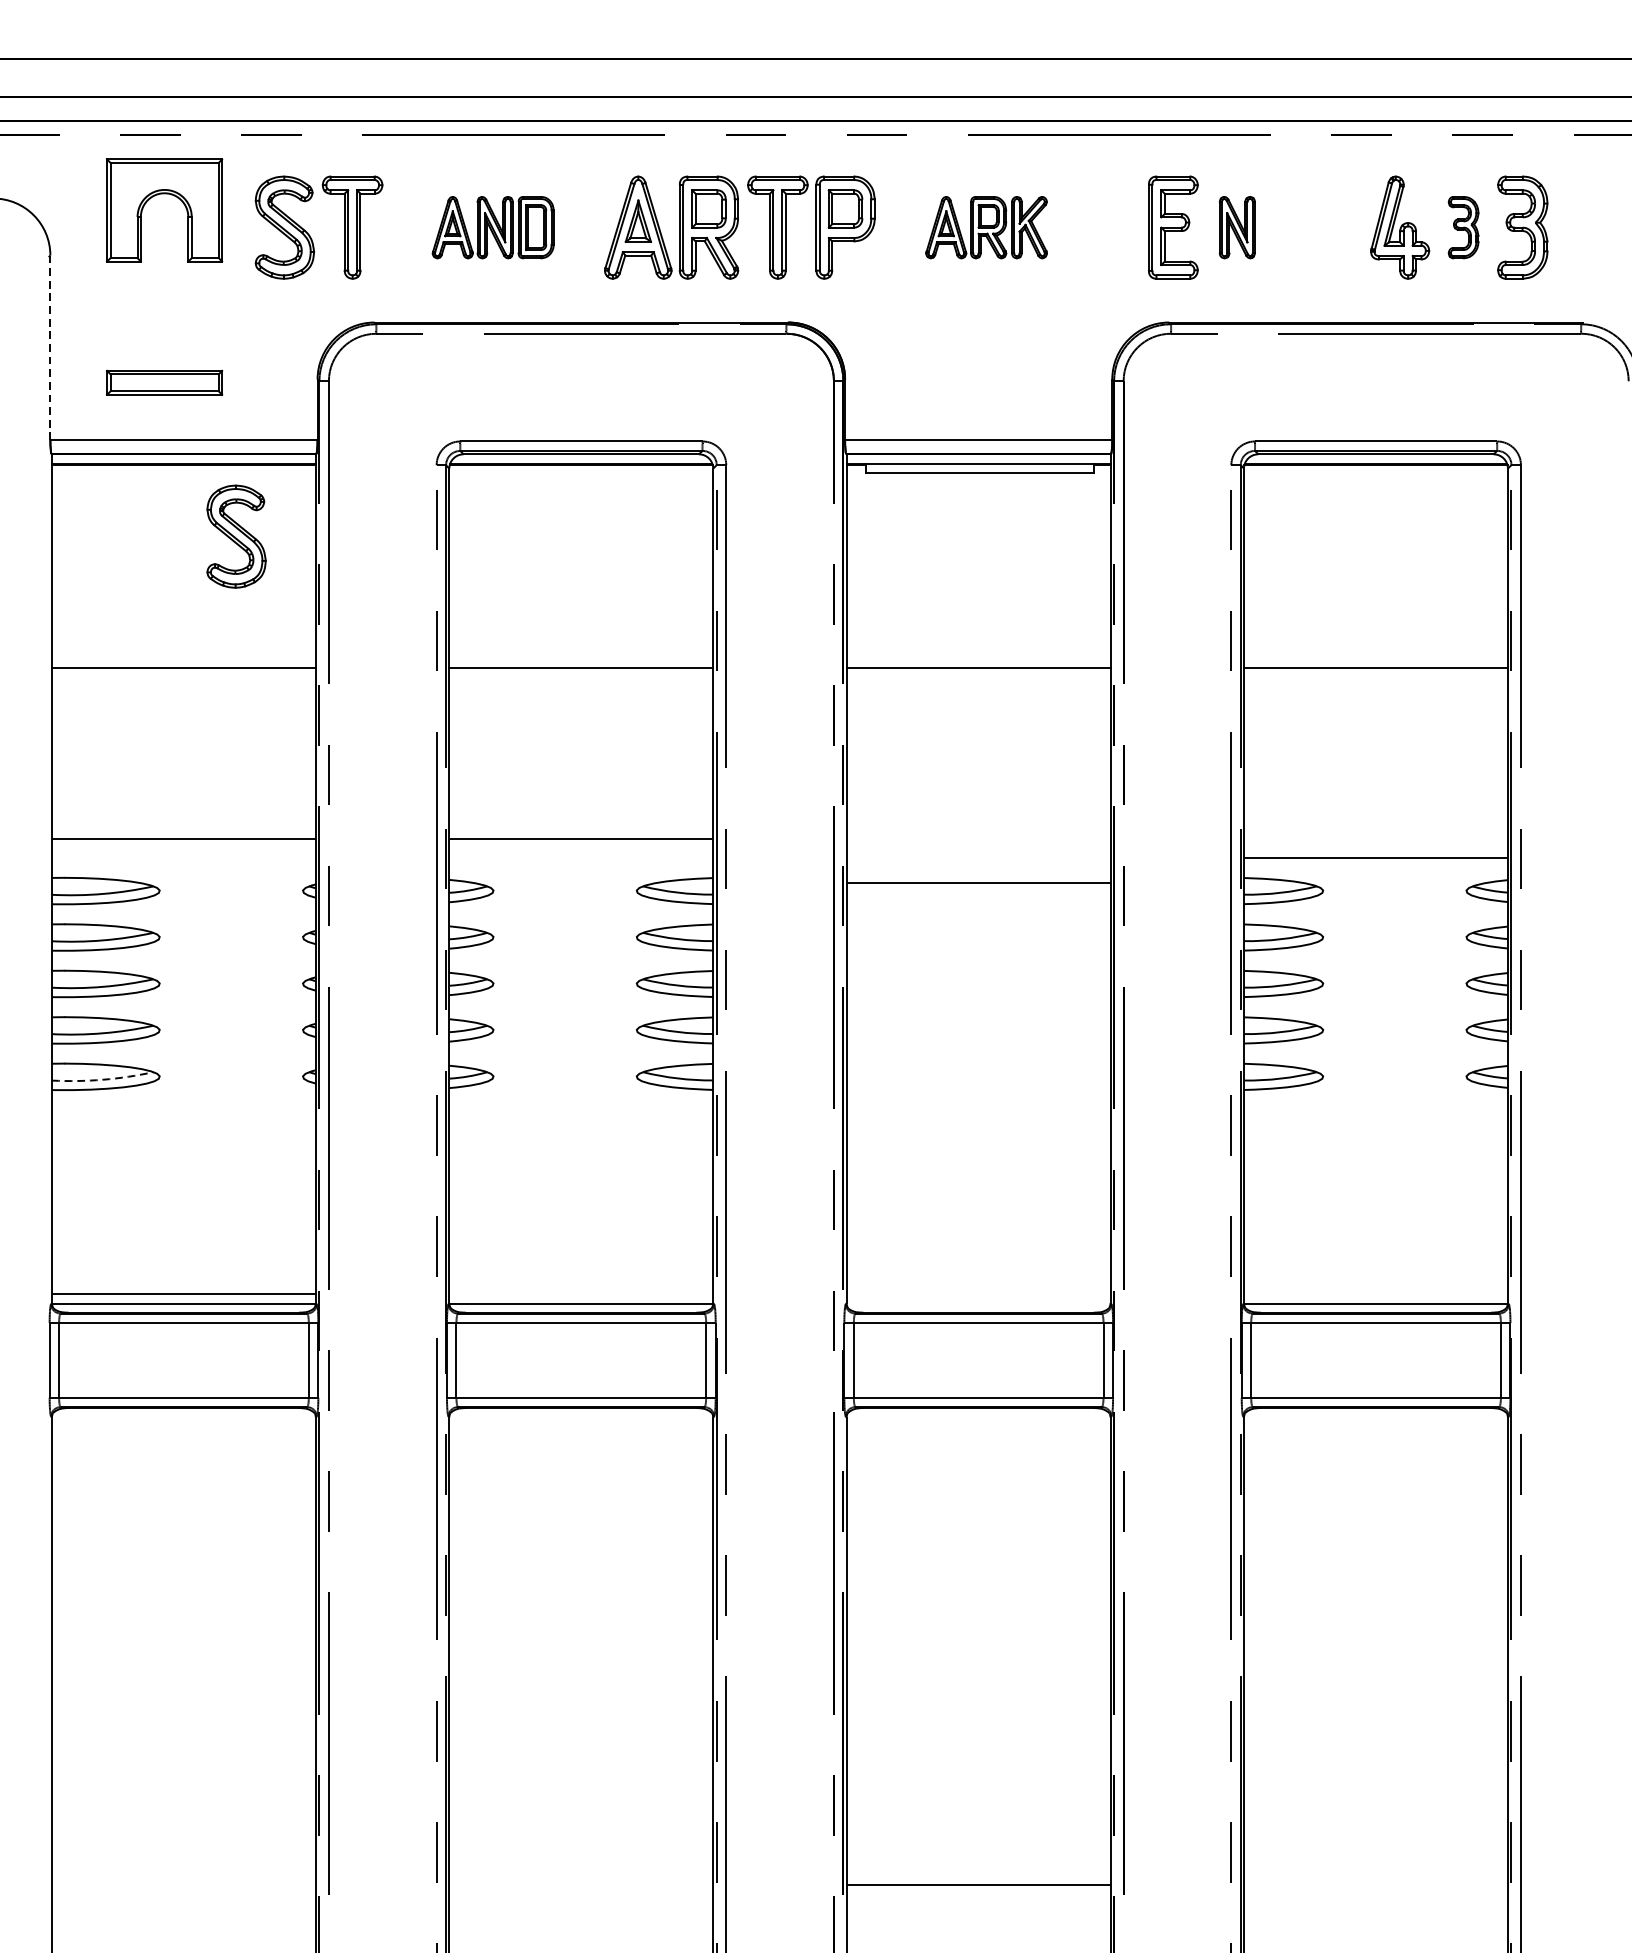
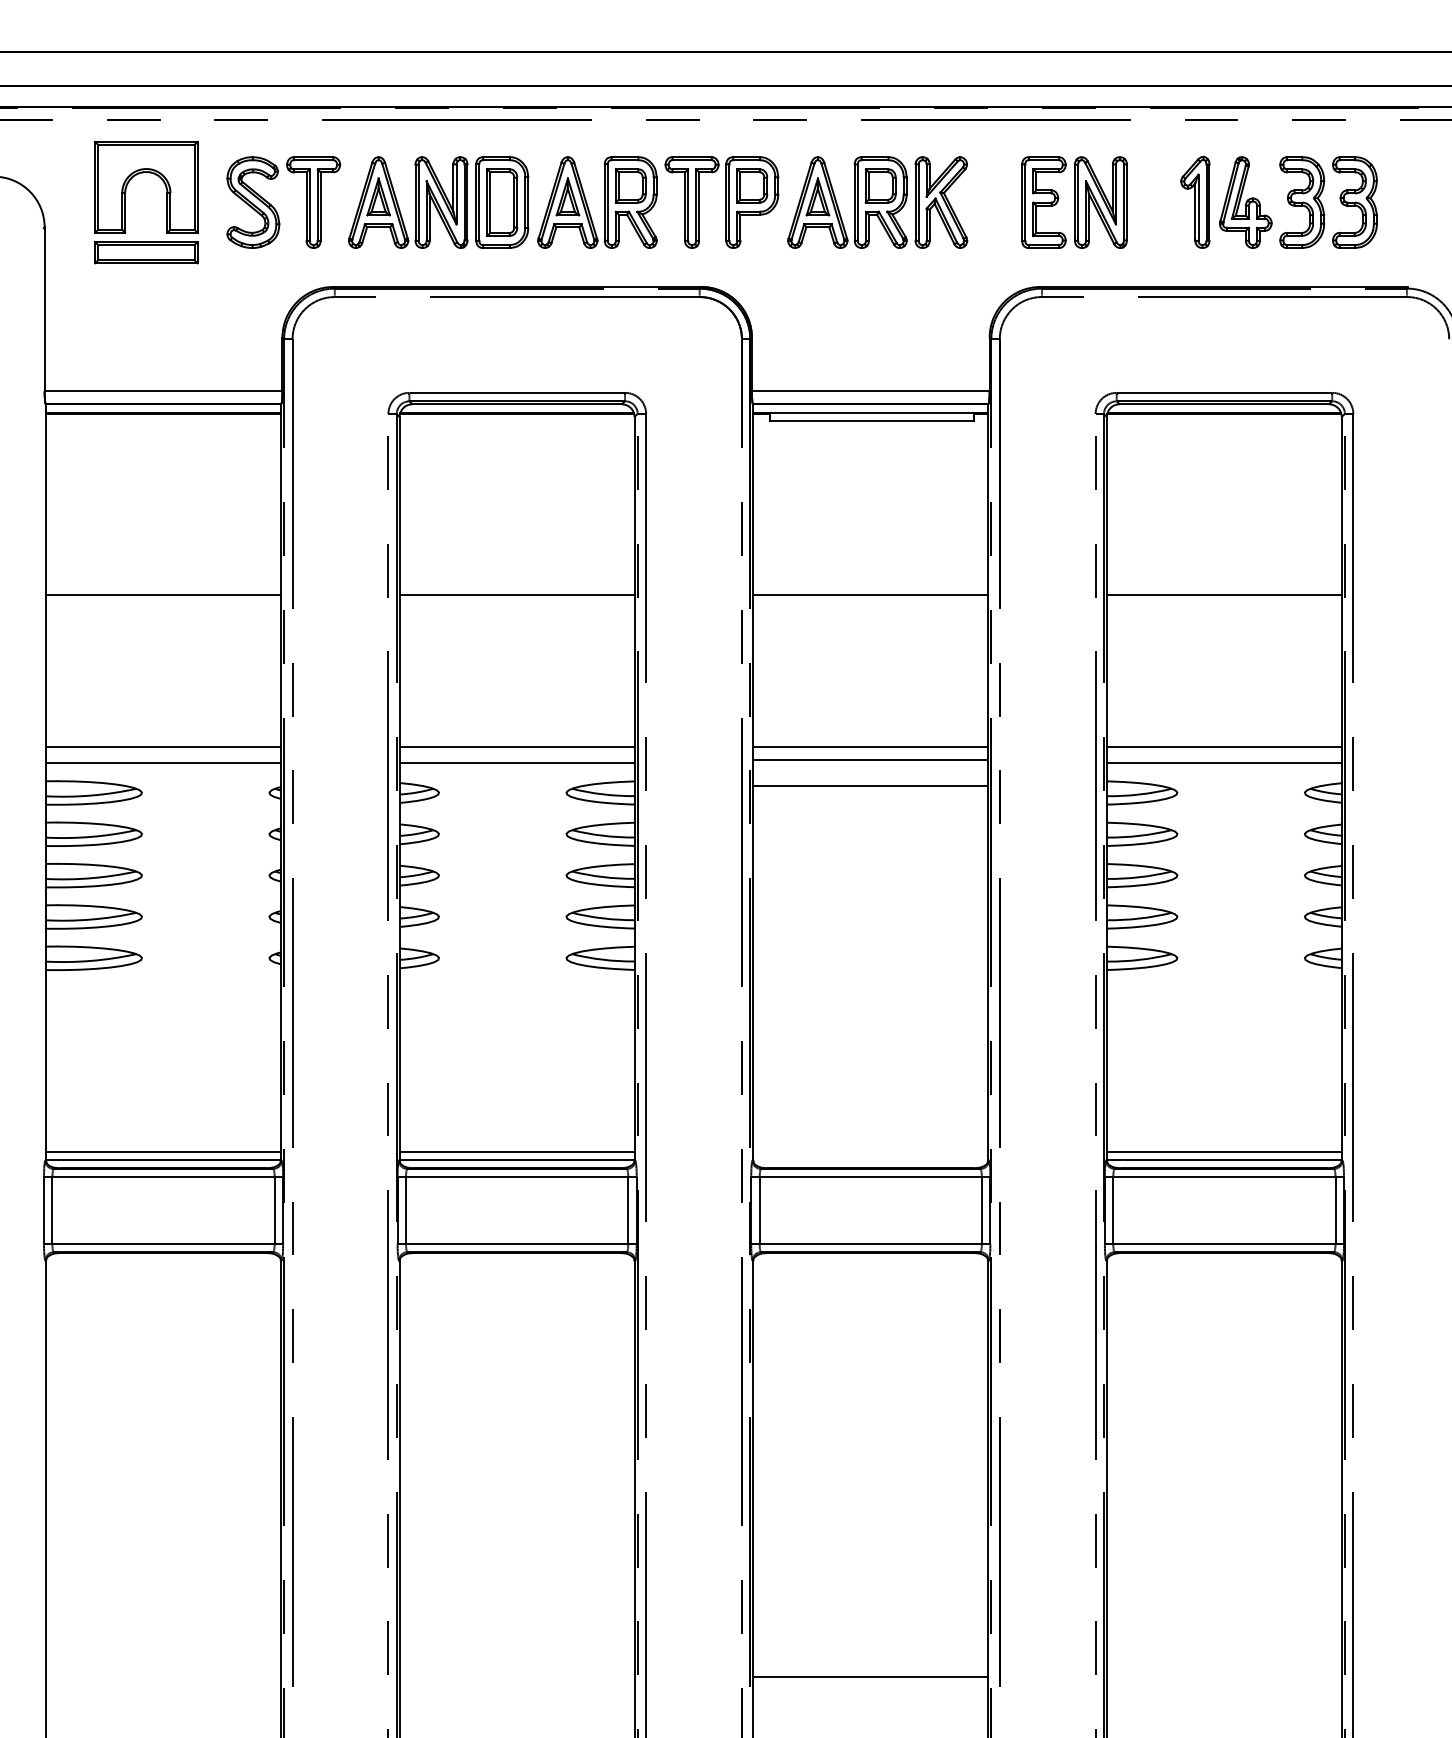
part: (492, 227) -> (438, 202), size x1.67
part: (986, 227) -> (877, 202), size x1.67
part: (1236, 227) -> (1100, 202), size x1.67
part: (1343, 227) -> (1195, 202), added
part: (1463, 227) -> (1302, 202), size x1.67
line: (50, 347) -> (44, 309), dashed -> solid
part: (164, 382) -> (146, 252), moved
part: (236, 536) -> (210, 477), removed
line: (978, 838) -> (870, 746), added
line: (1375, 838) -> (1223, 746), added
line: (978, 854) -> (870, 760), added
line: (183, 857) -> (163, 763), added
line: (580, 857) -> (516, 763), added
arc: (103, 1079) -> (91, 960), dashed -> solid
line: (580, 1293) -> (516, 1151), added
line: (1375, 1293) -> (1223, 1151), added

